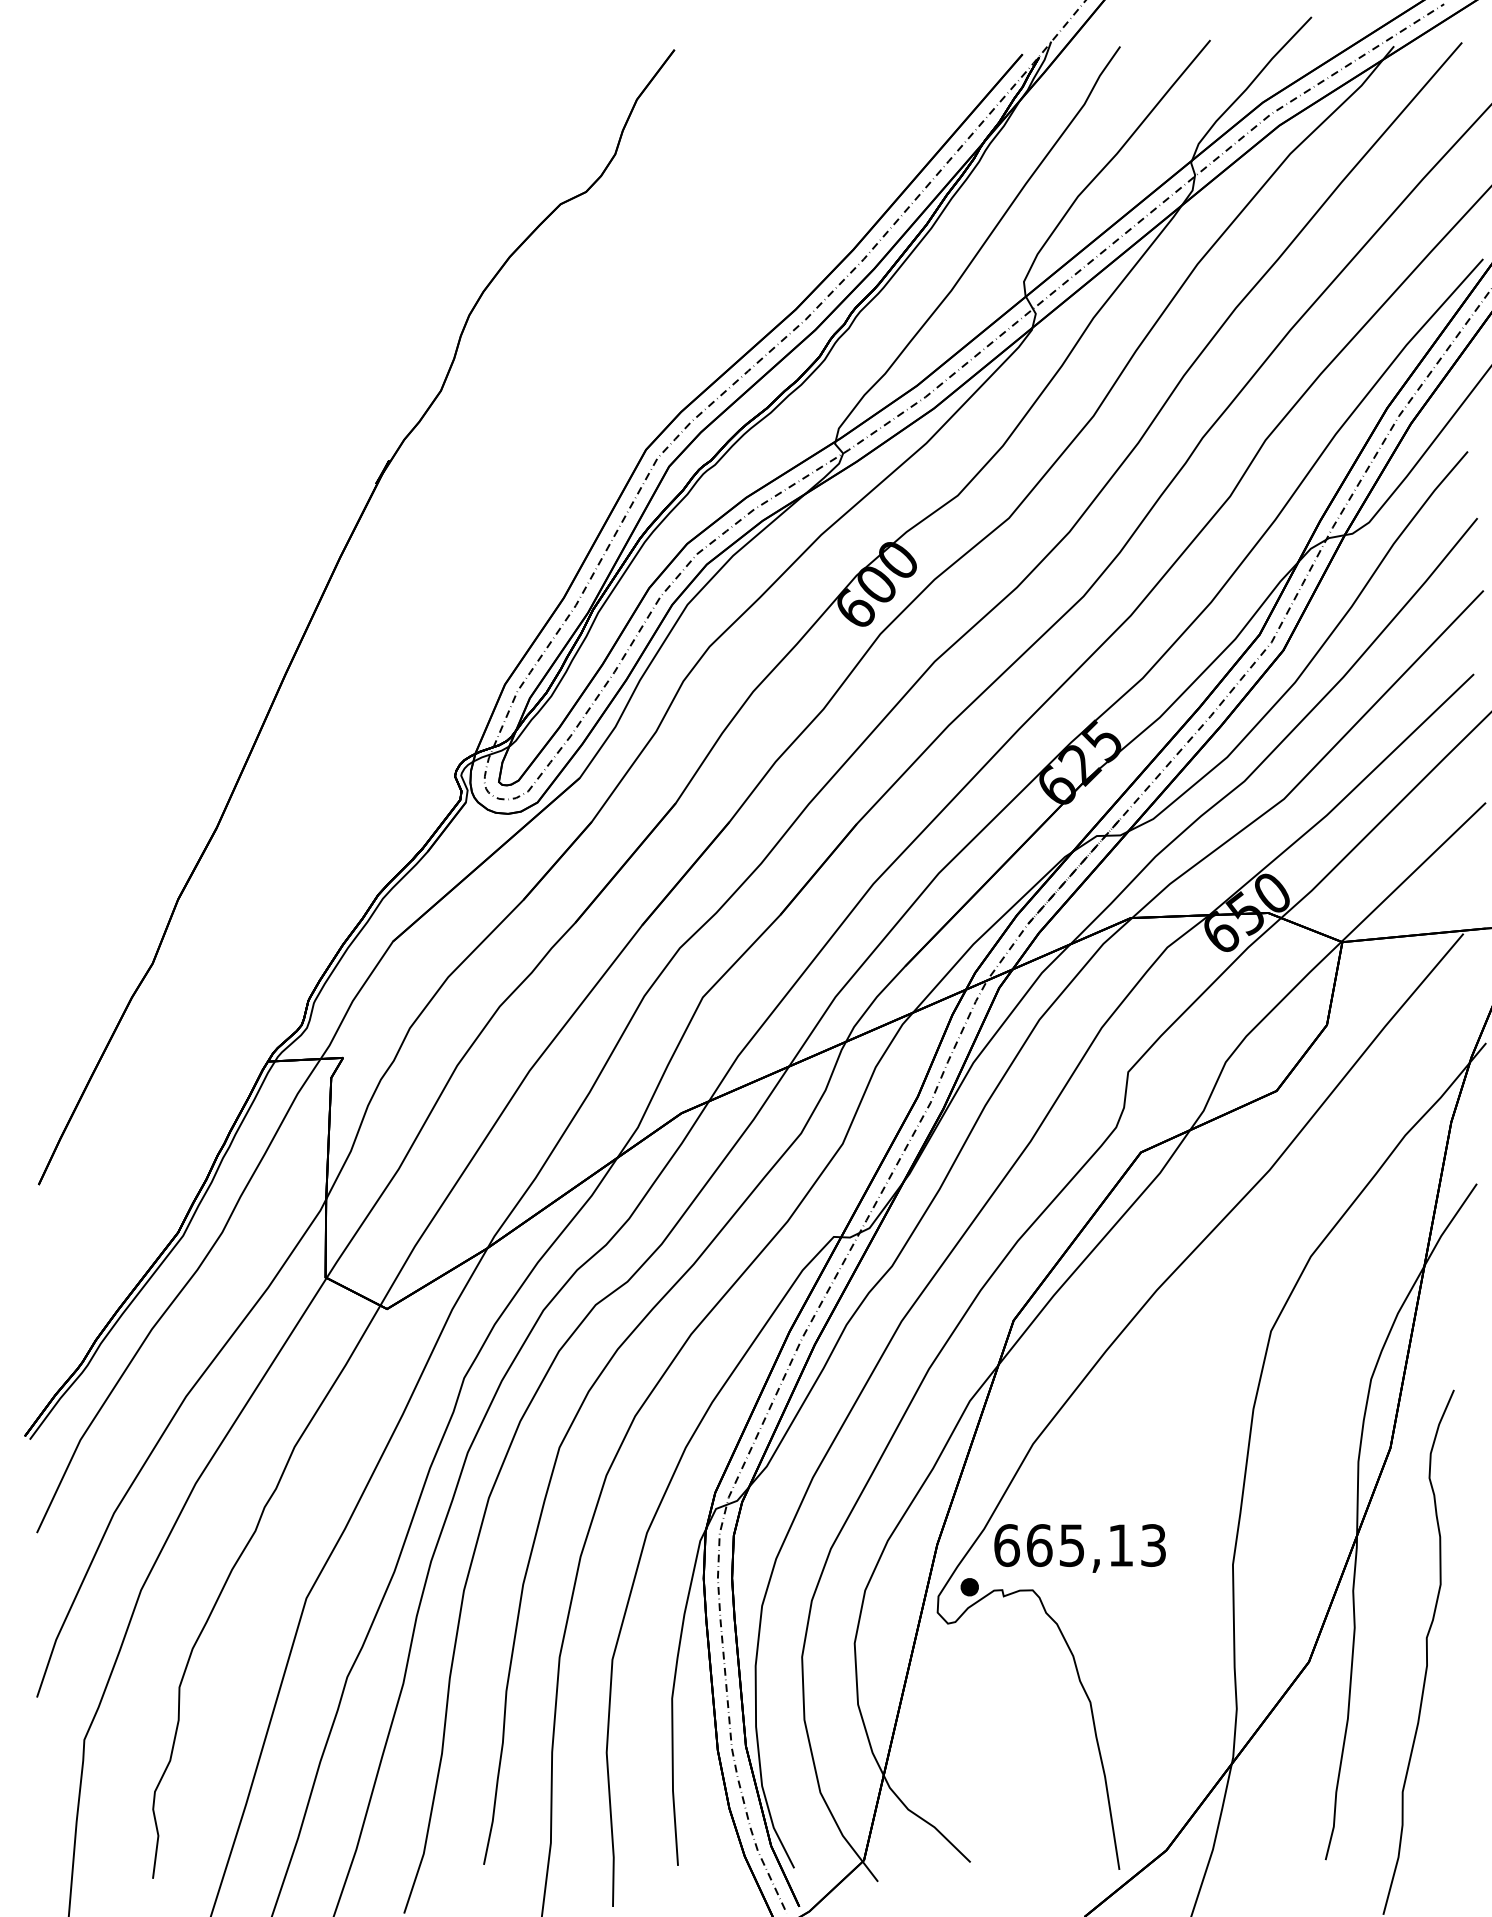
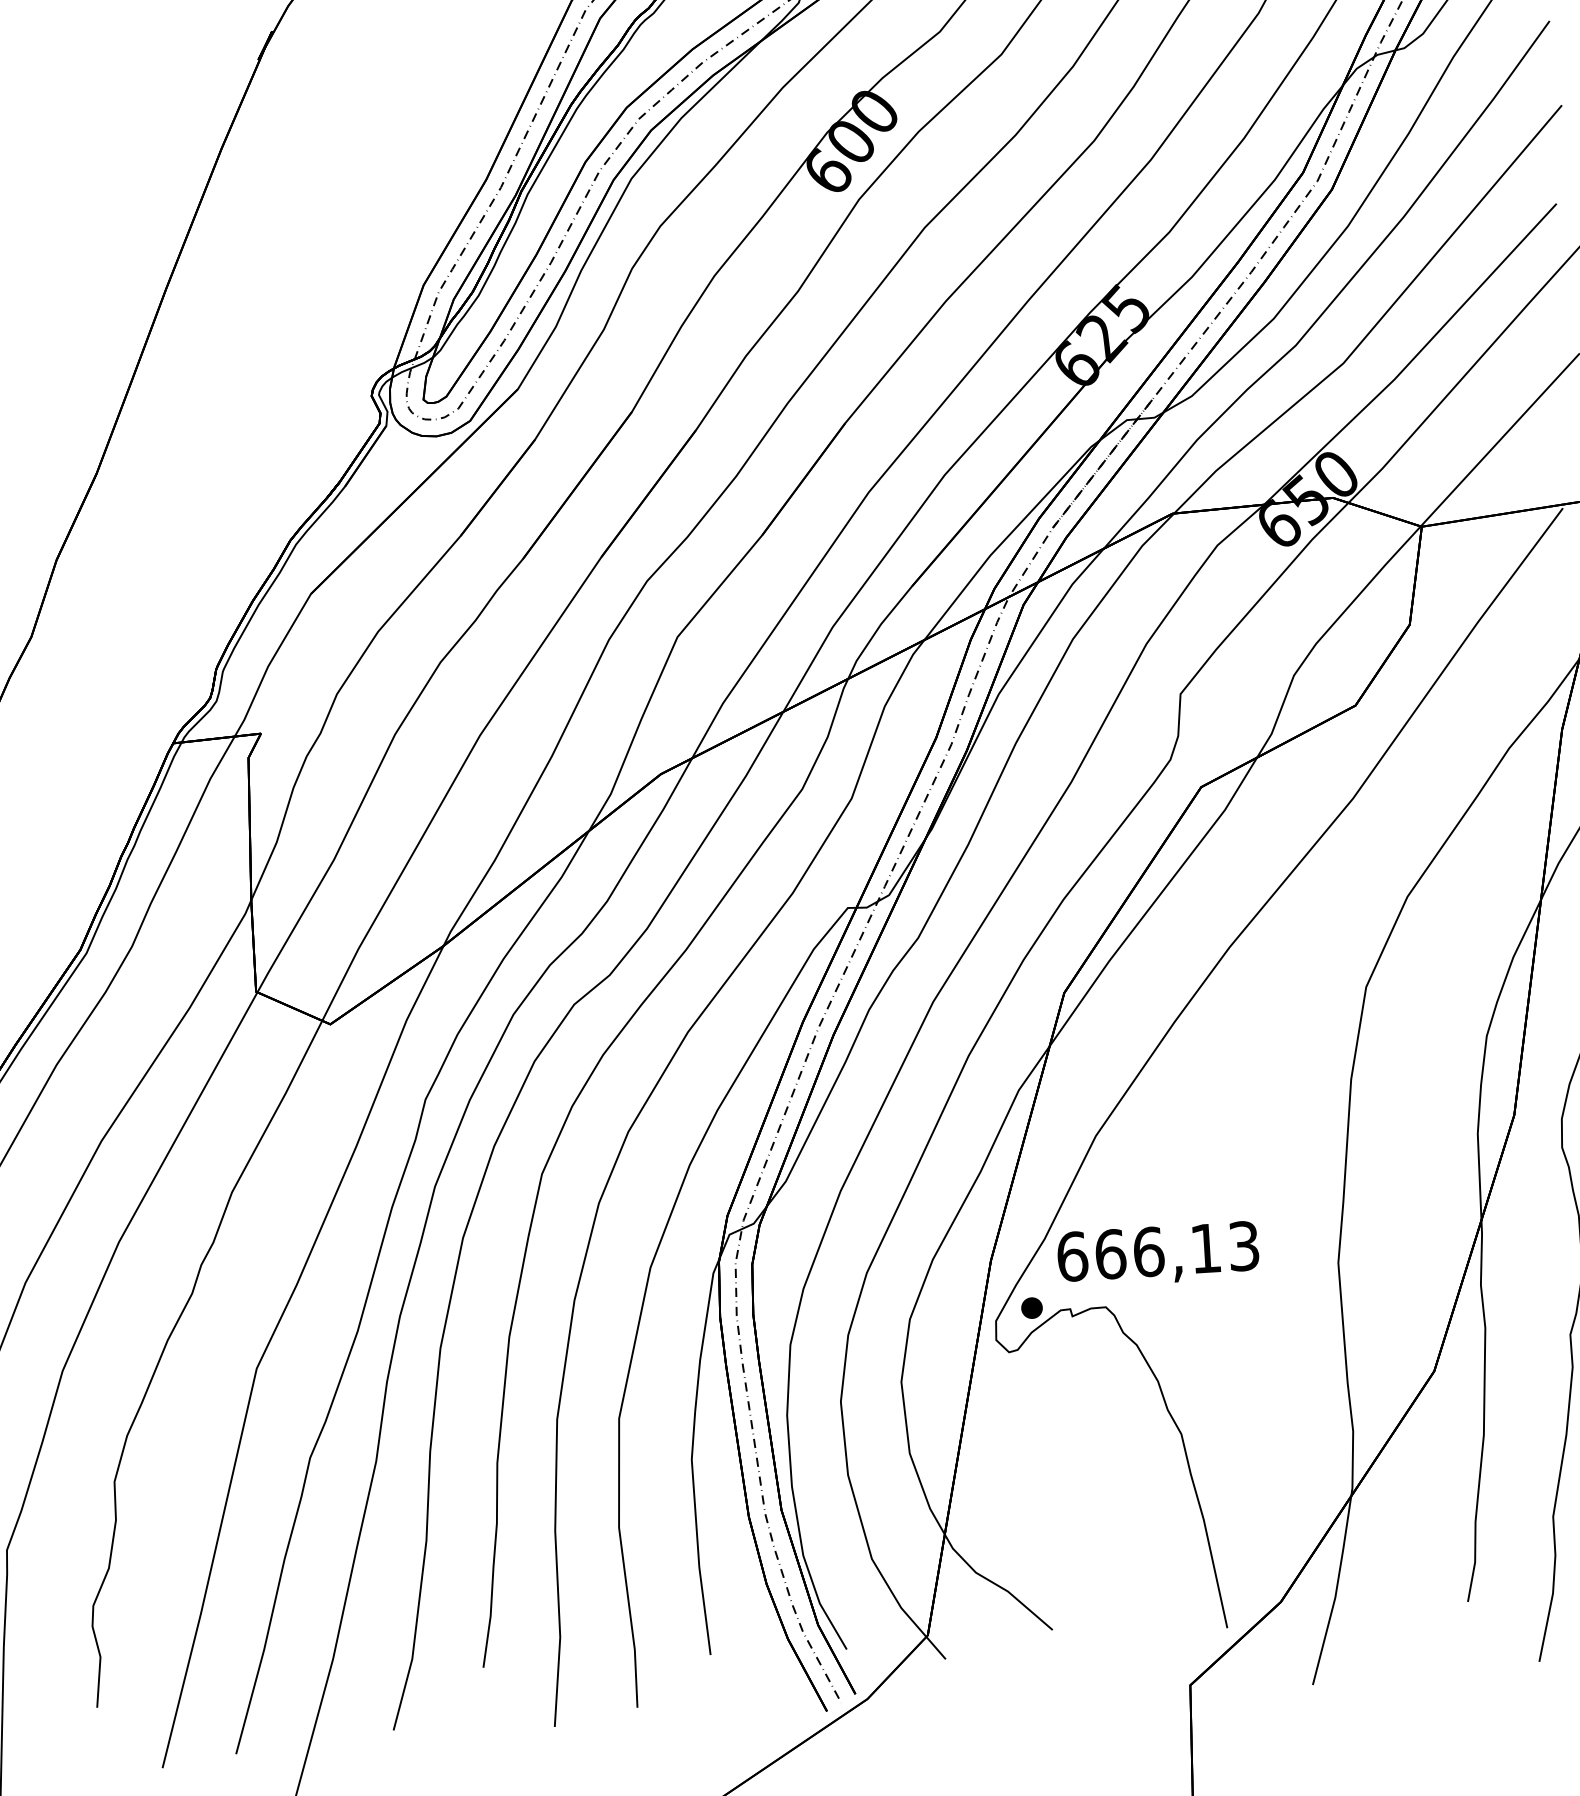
text: (1072, 1545) -> (1149, 1251), 665,13 -> 666,13

